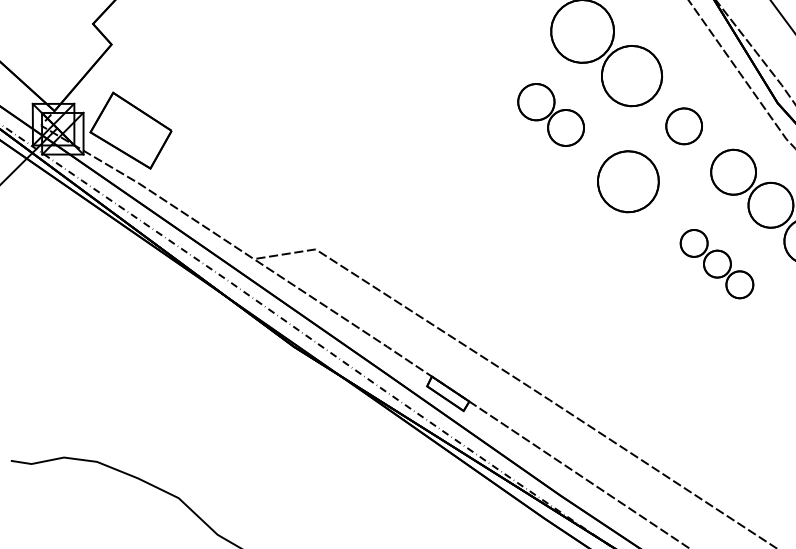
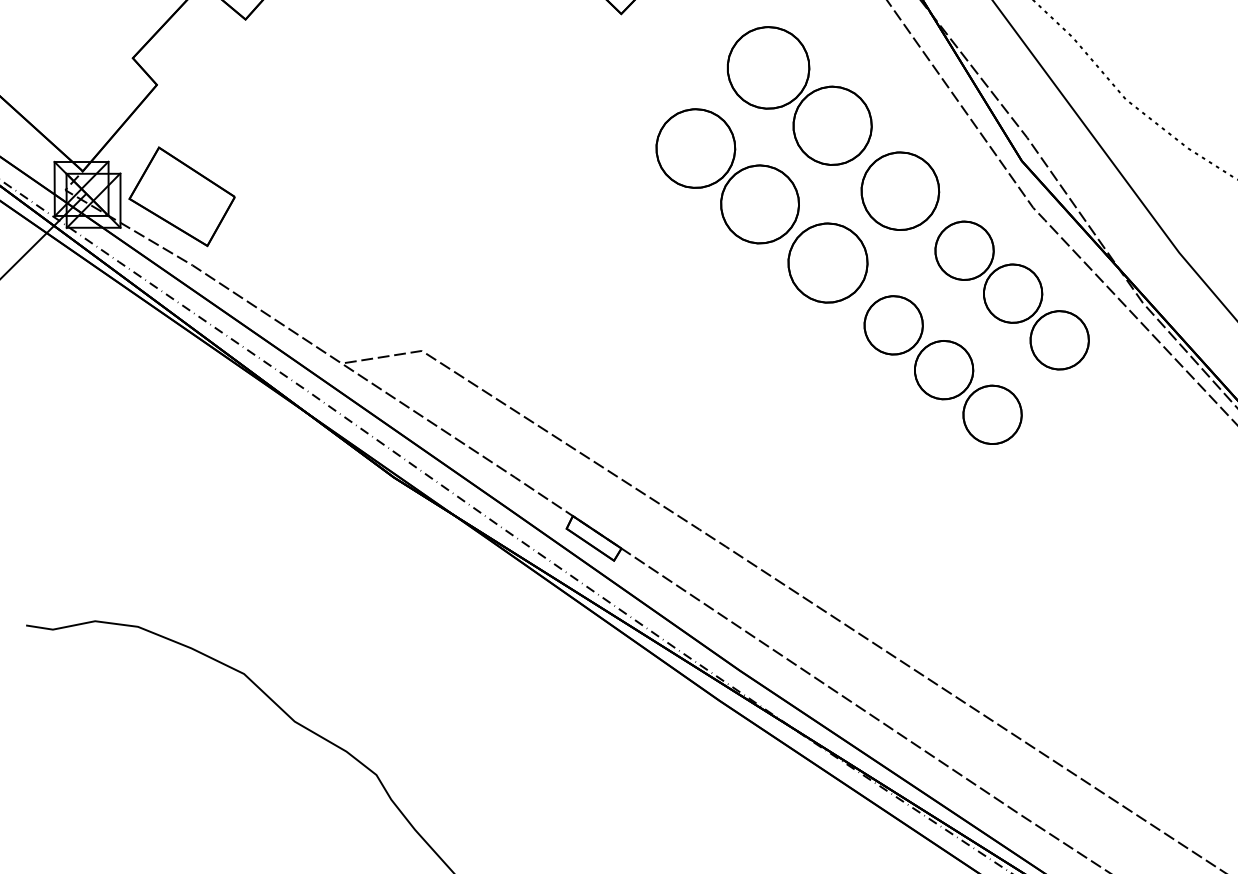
part: (551, 115) -> (727, 176), size x1.67
part: (684, 125) -> (900, 190), size x1.67
part: (716, 263) -> (942, 369), size x1.67

